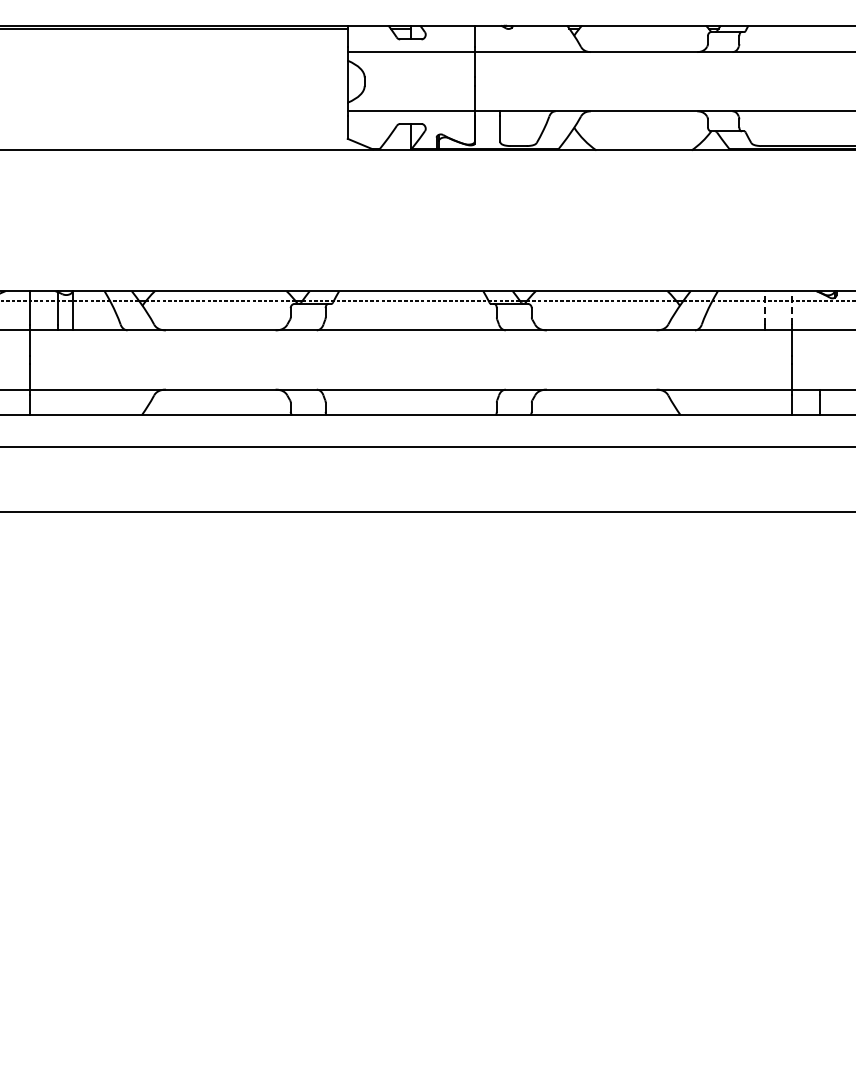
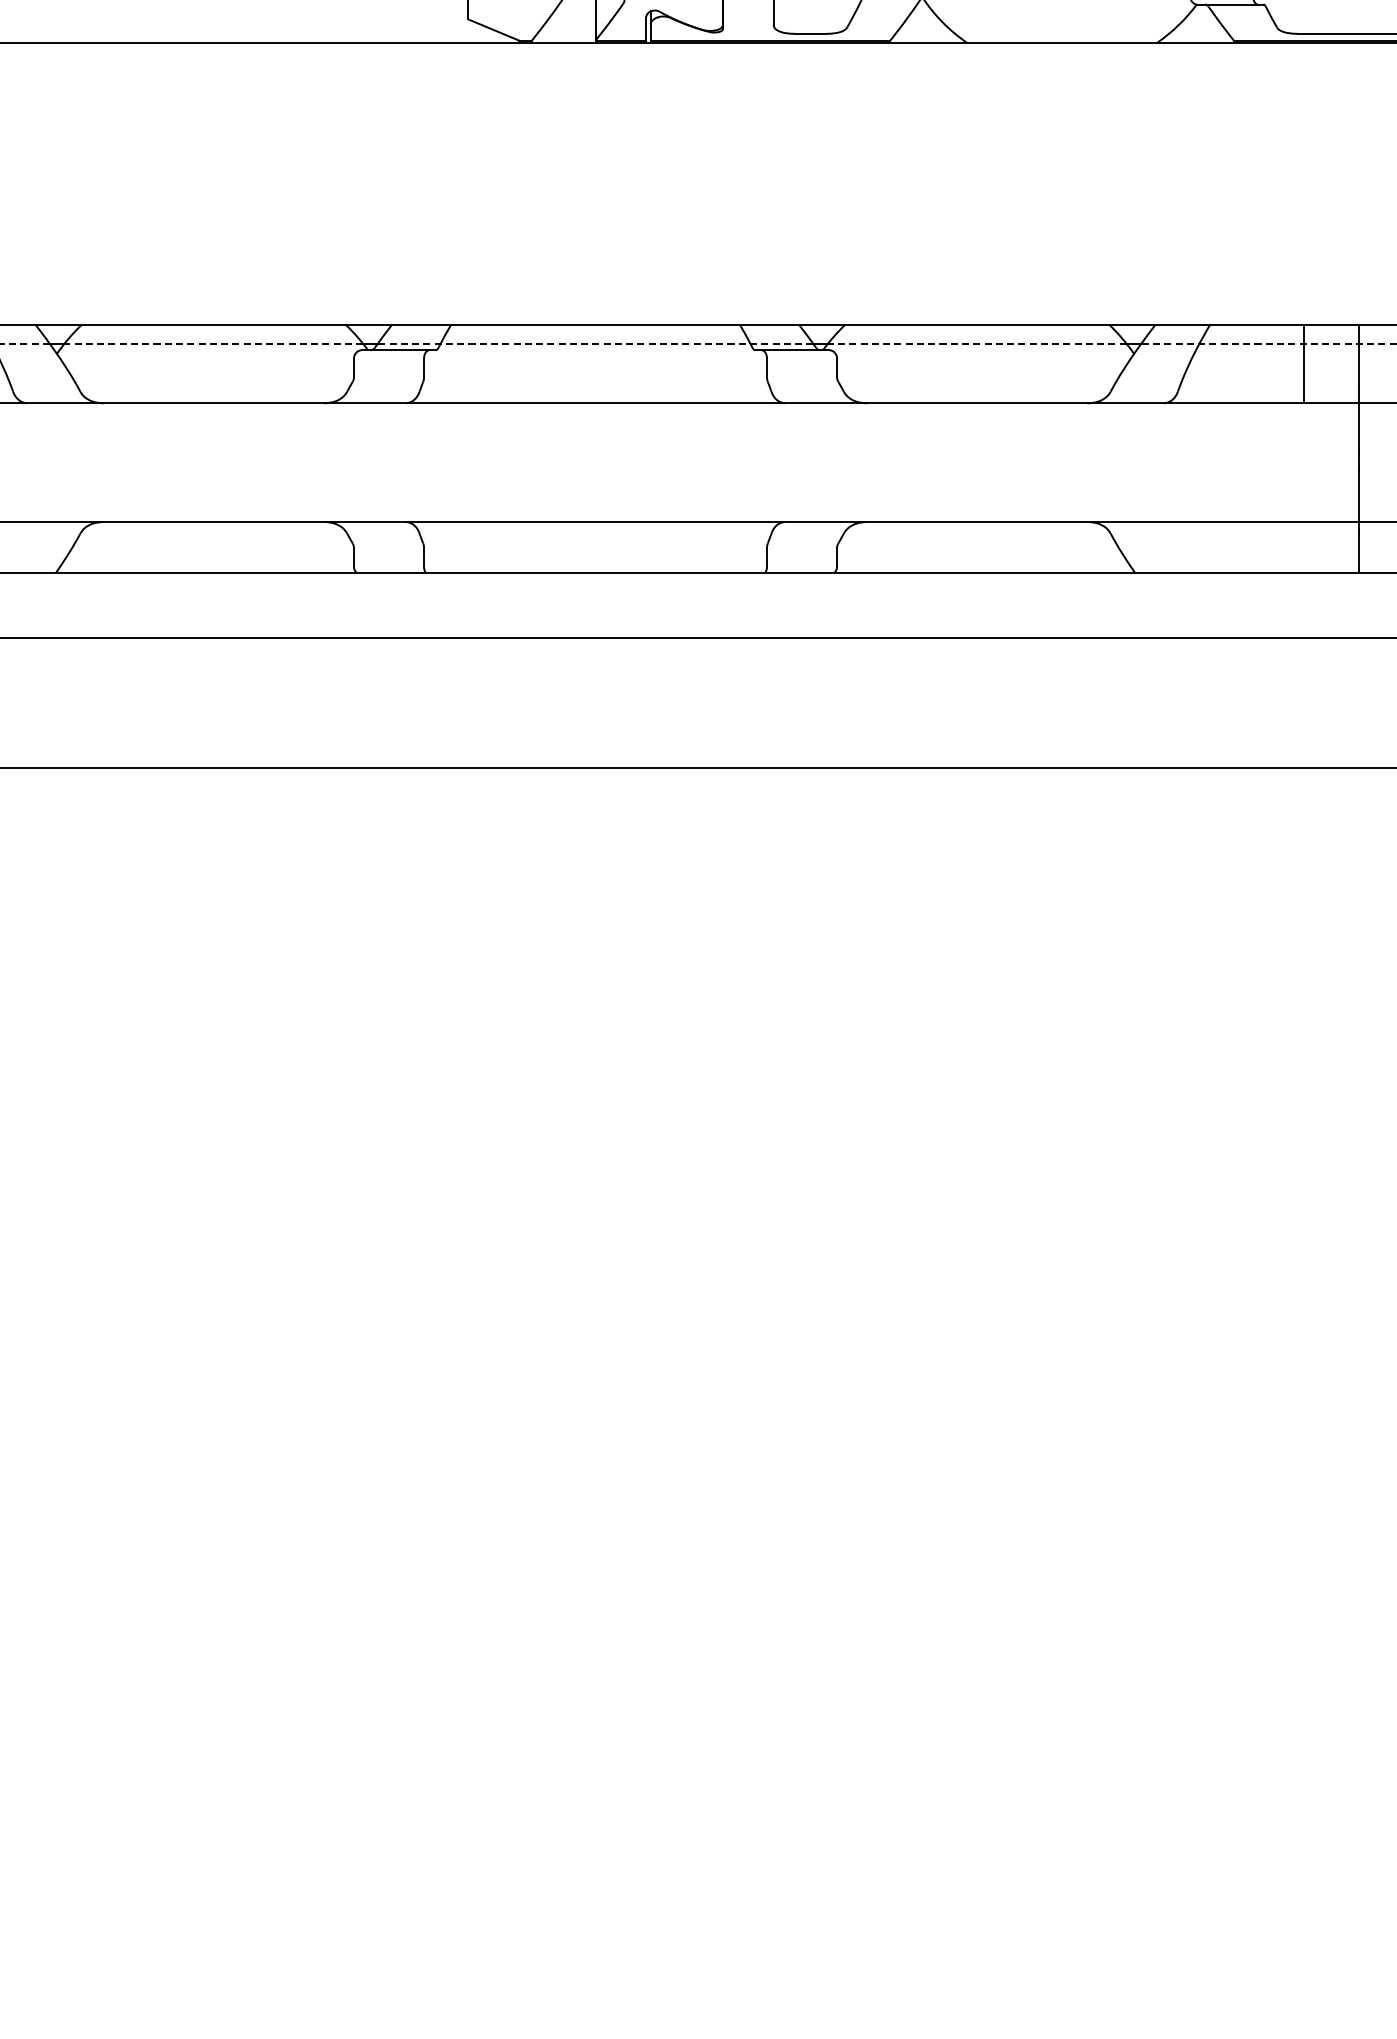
line: (764, 307) -> (1303, 357), dashed -> solid
line: (792, 307) -> (1359, 357), dashed -> solid

